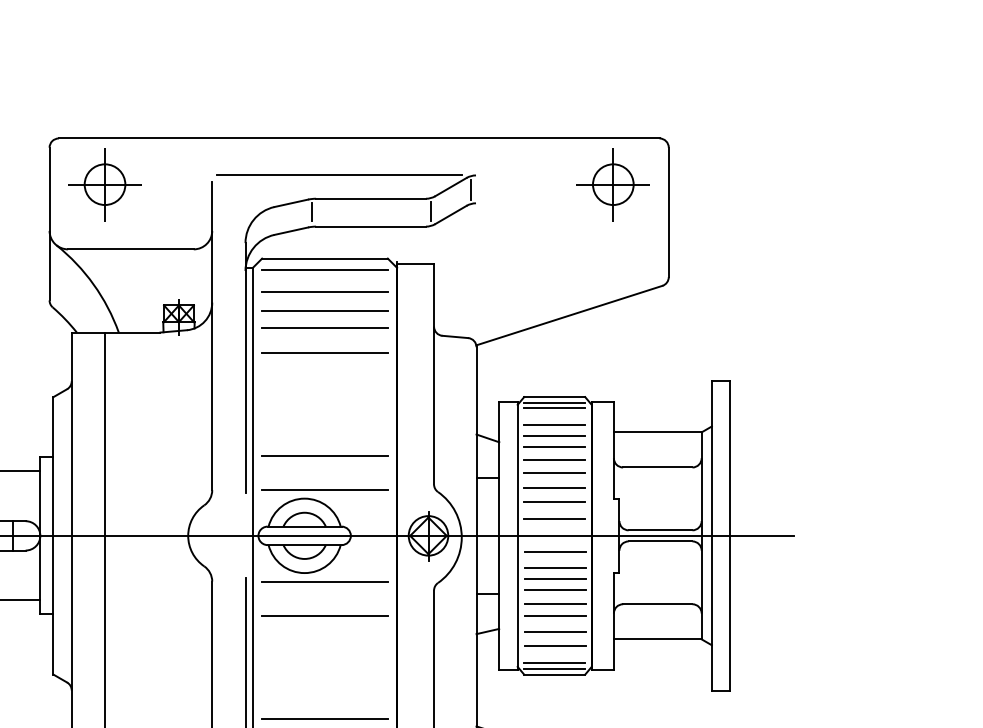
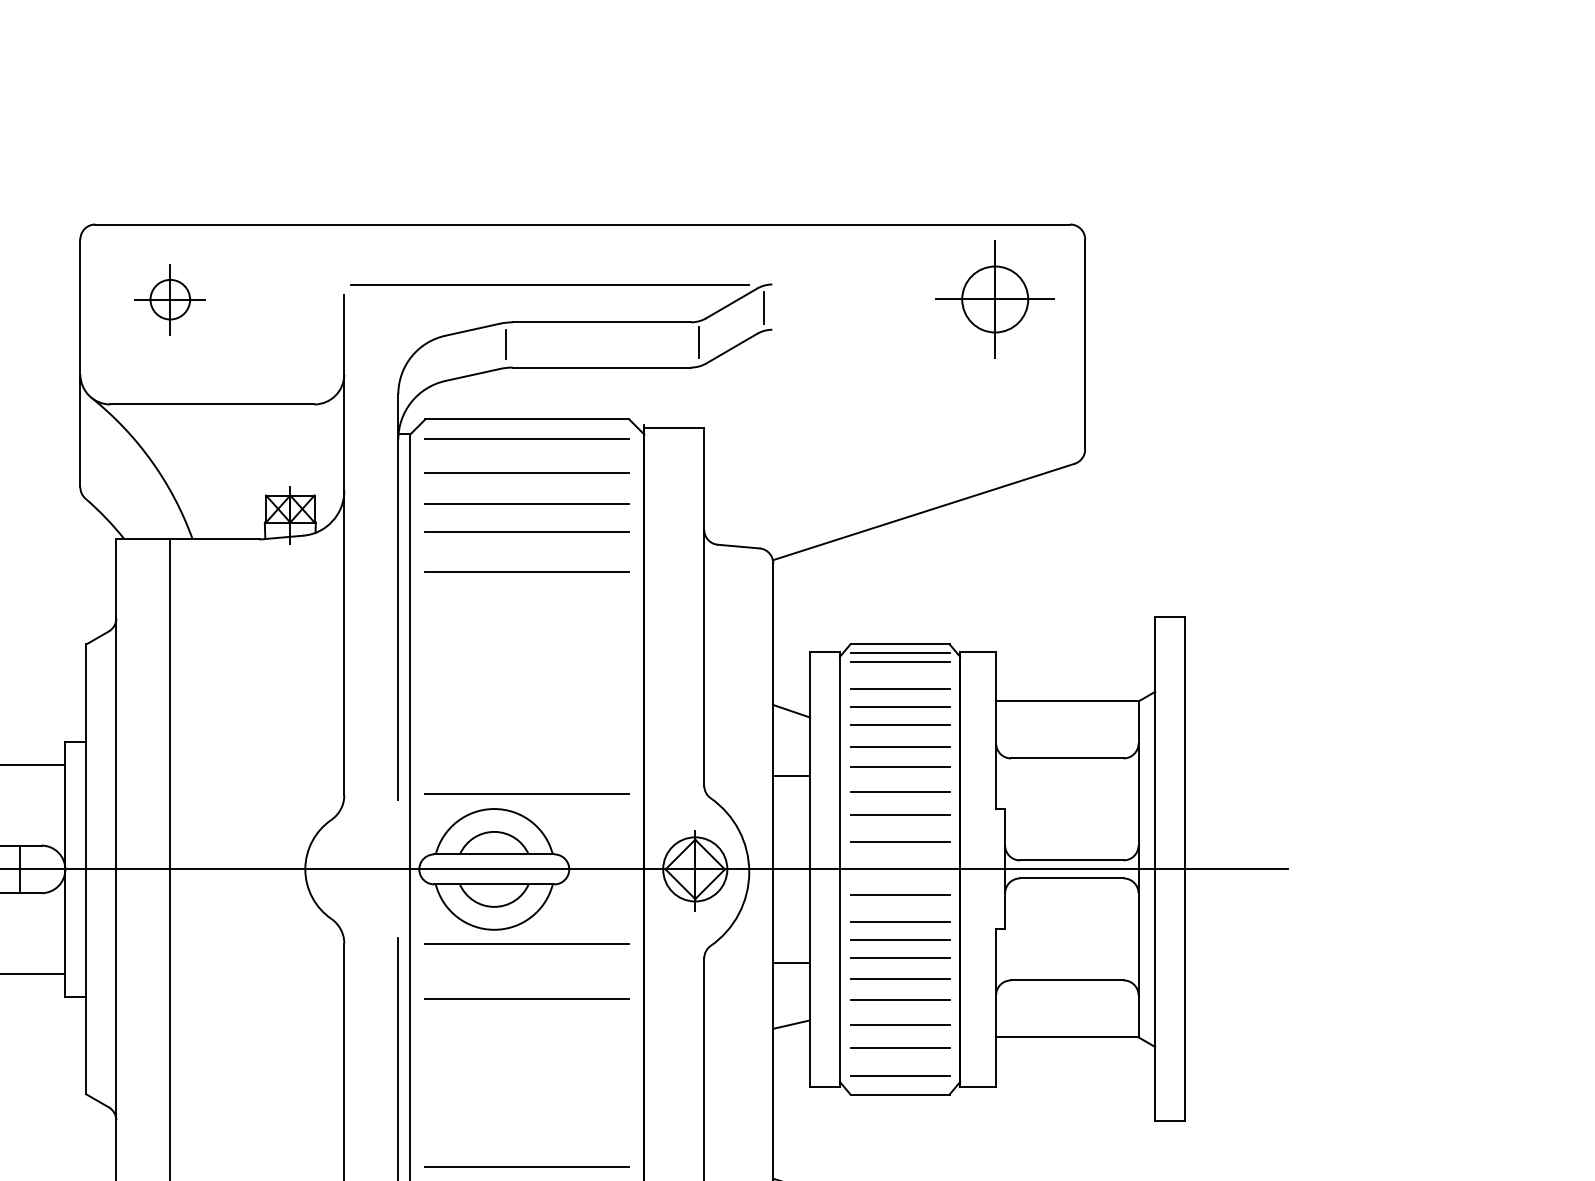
part: (104, 184) -> (169, 299), size x0.6
line: (324, 455) -> (526, 738), removed
line: (554, 669) -> (899, 1086), removed

